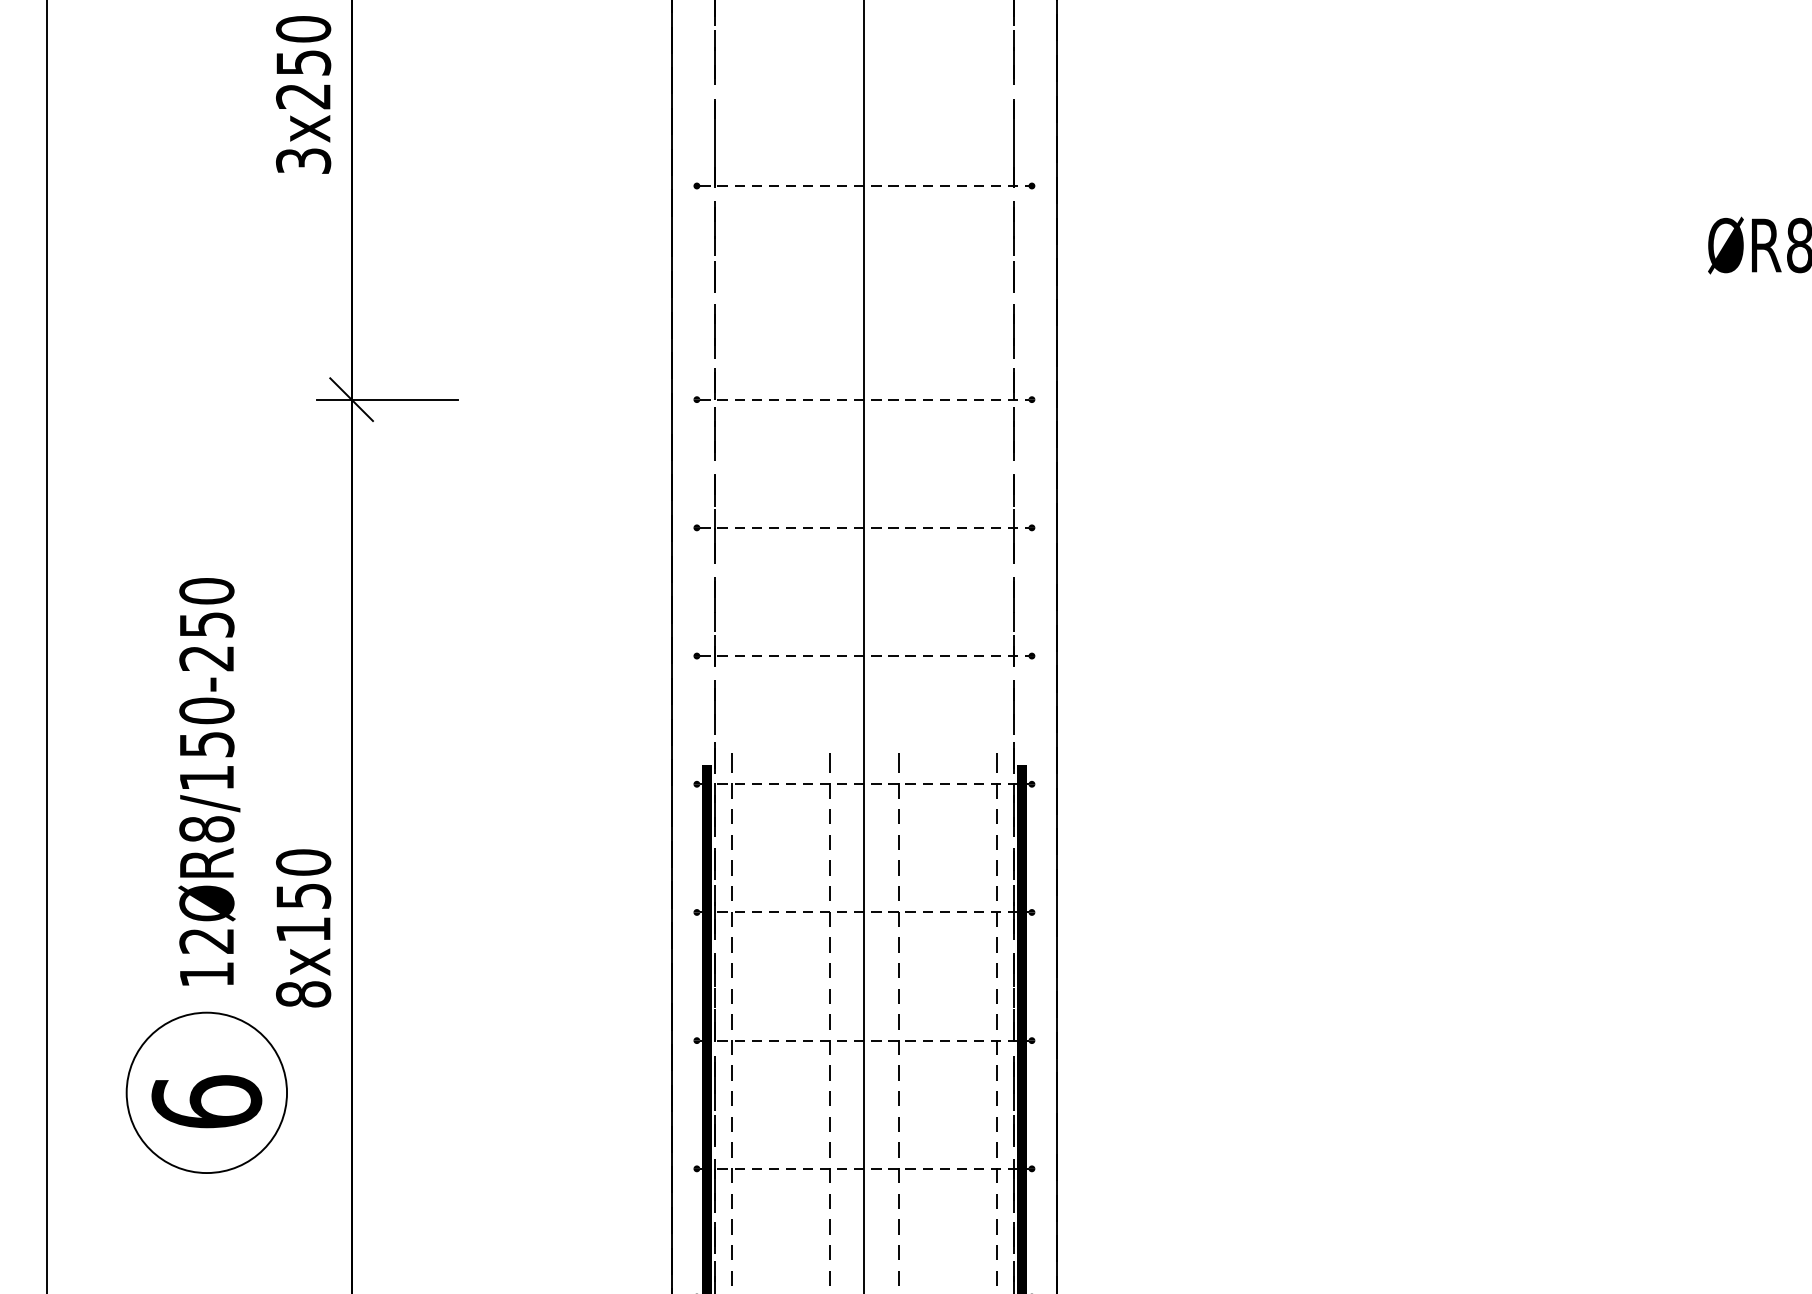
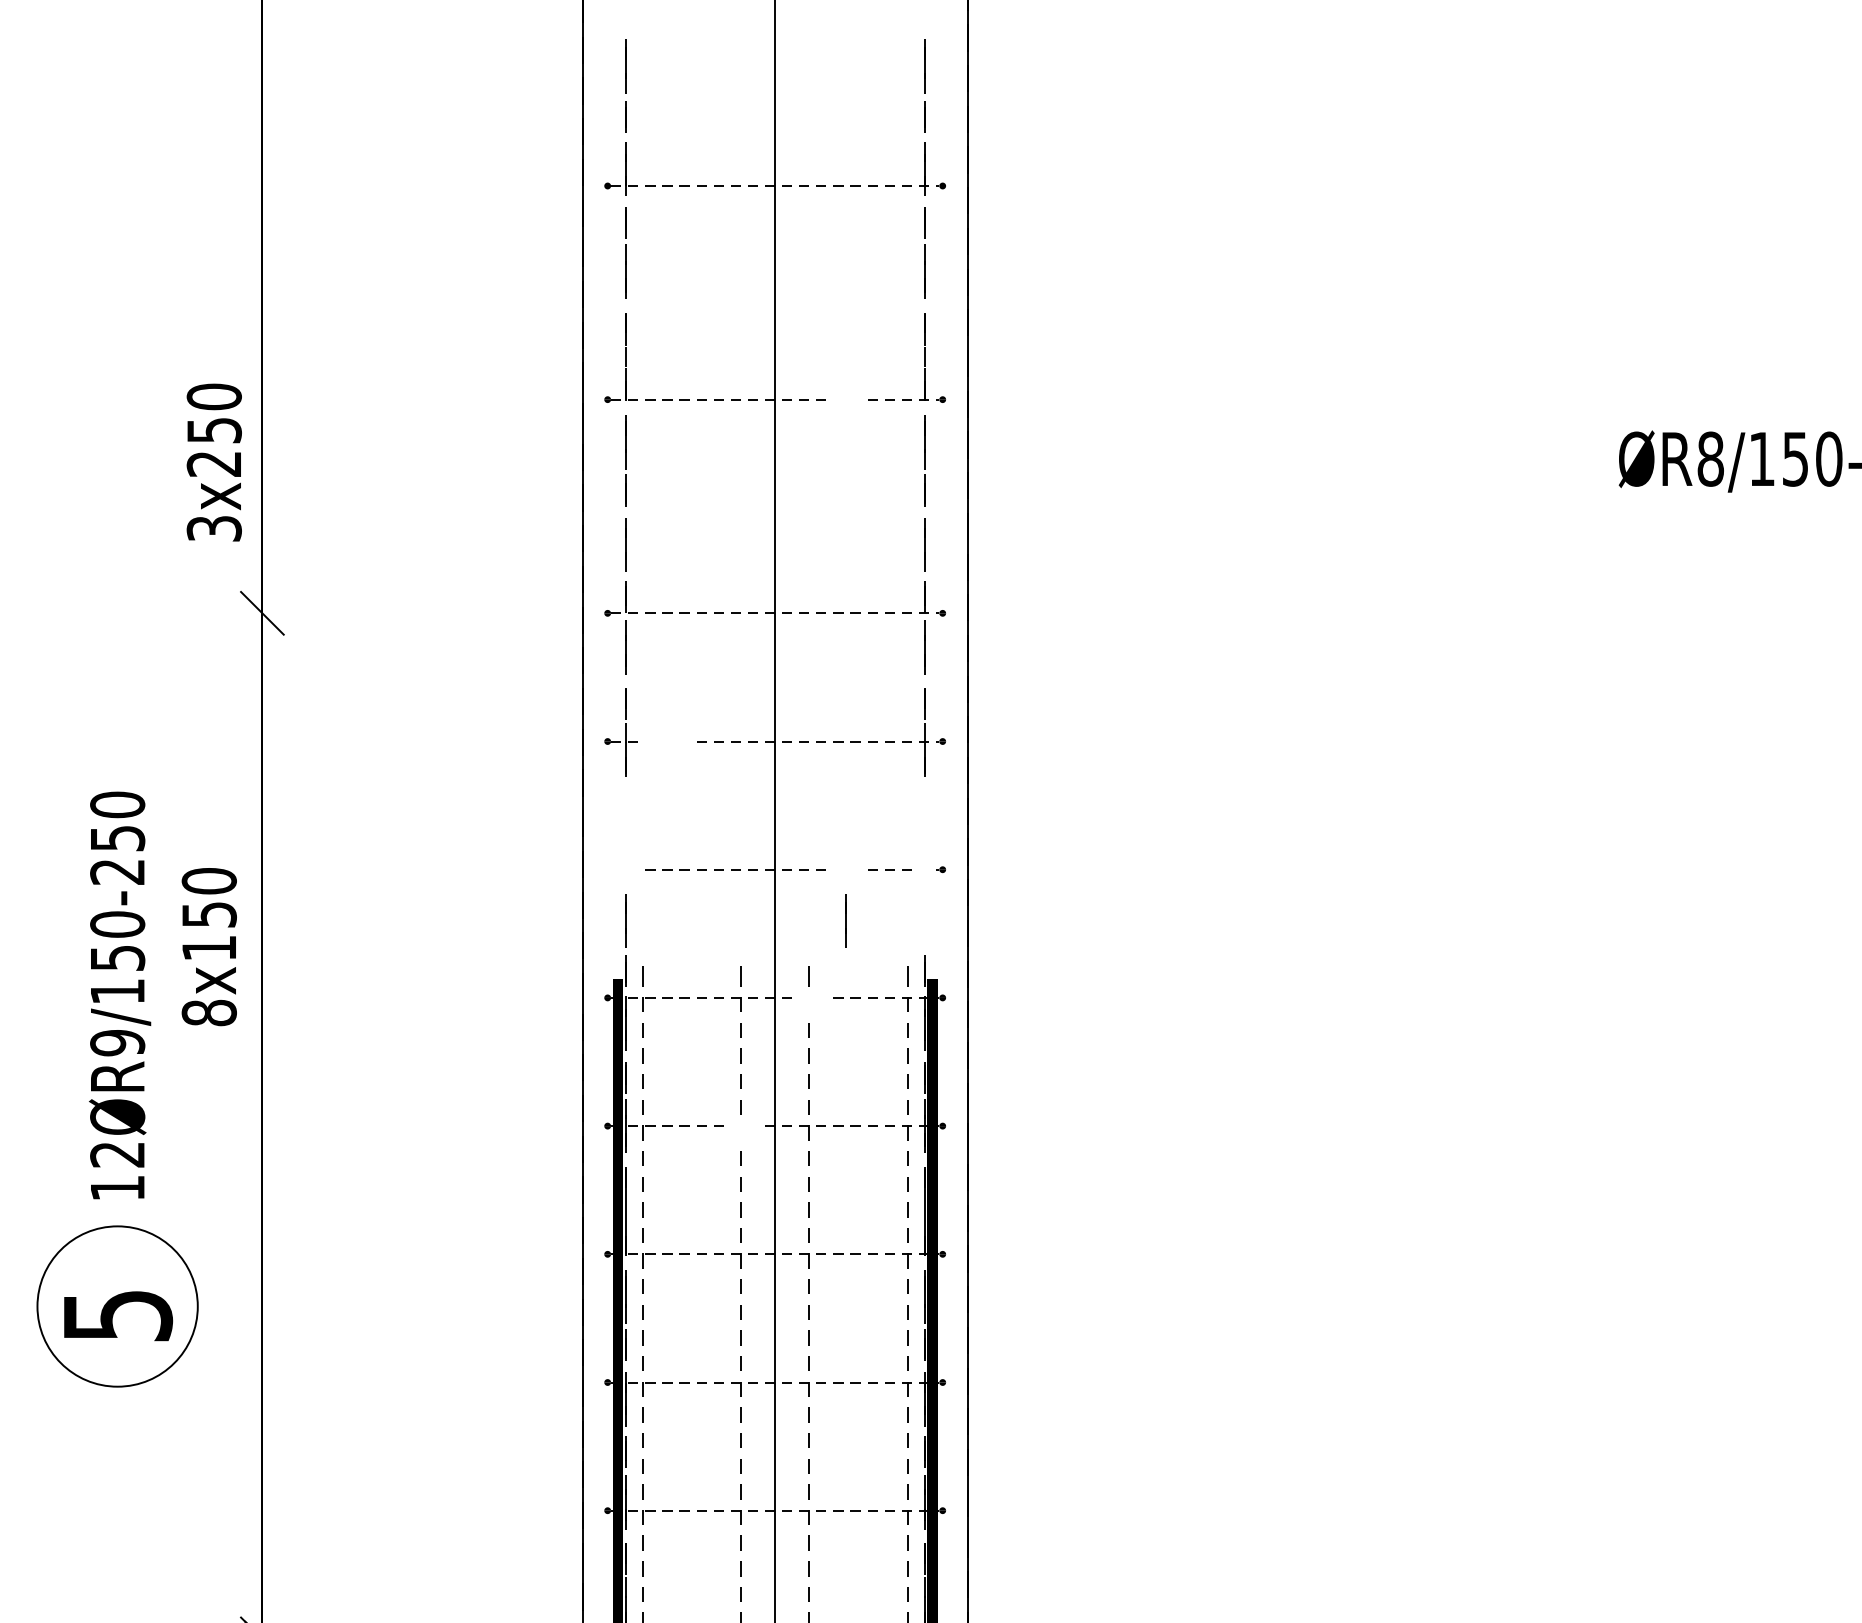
text: (302, 94) -> (213, 462), moved
line: (932, 185) -> (843, 399), removed
line: (387, 399) -> (298, 613), removed
line: (756, 527) -> (667, 741), removed
part: (709, 621) -> (620, 835), removed
part: (1012, 621) -> (923, 835), removed
line: (932, 655) -> (843, 869), removed
line: (1013, 706) -> (845, 920), moved
part: (901, 790) -> (812, 1004), removed
text: (206, 828) -> (117, 1042), 12ØR8/150-250 -> 12ØR9/150-250
part: (833, 918) -> (744, 1132), removed
text: (302, 928) -> (208, 947), moved
text: (206, 1100) -> (117, 1314), 6 -> 5

